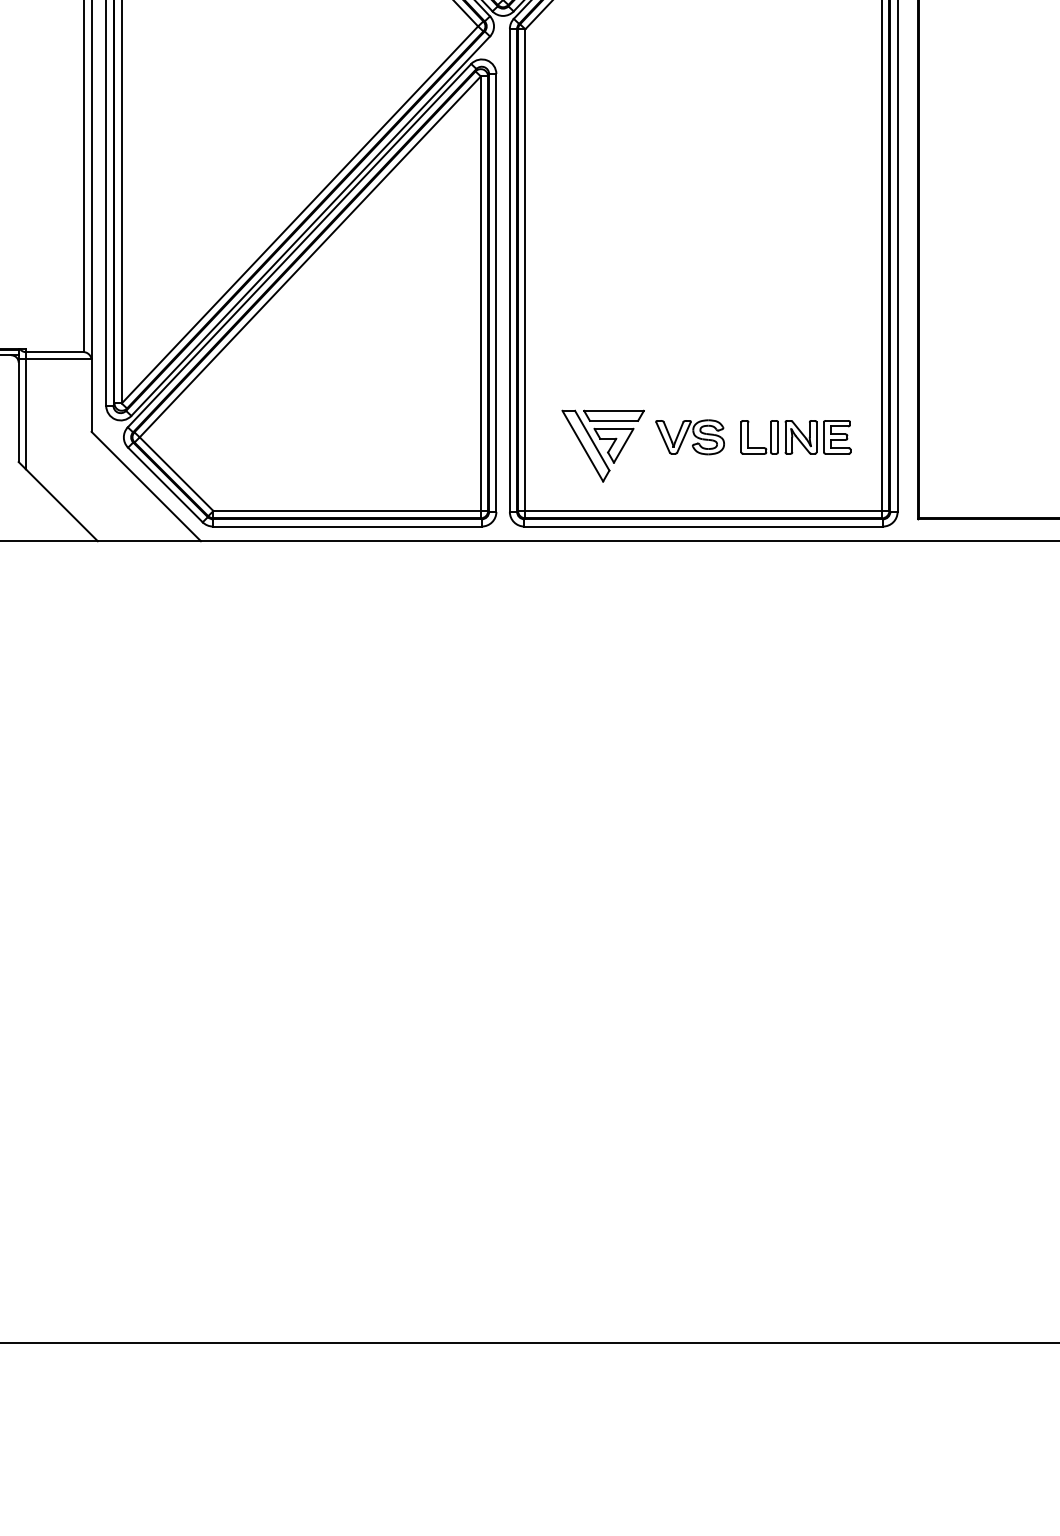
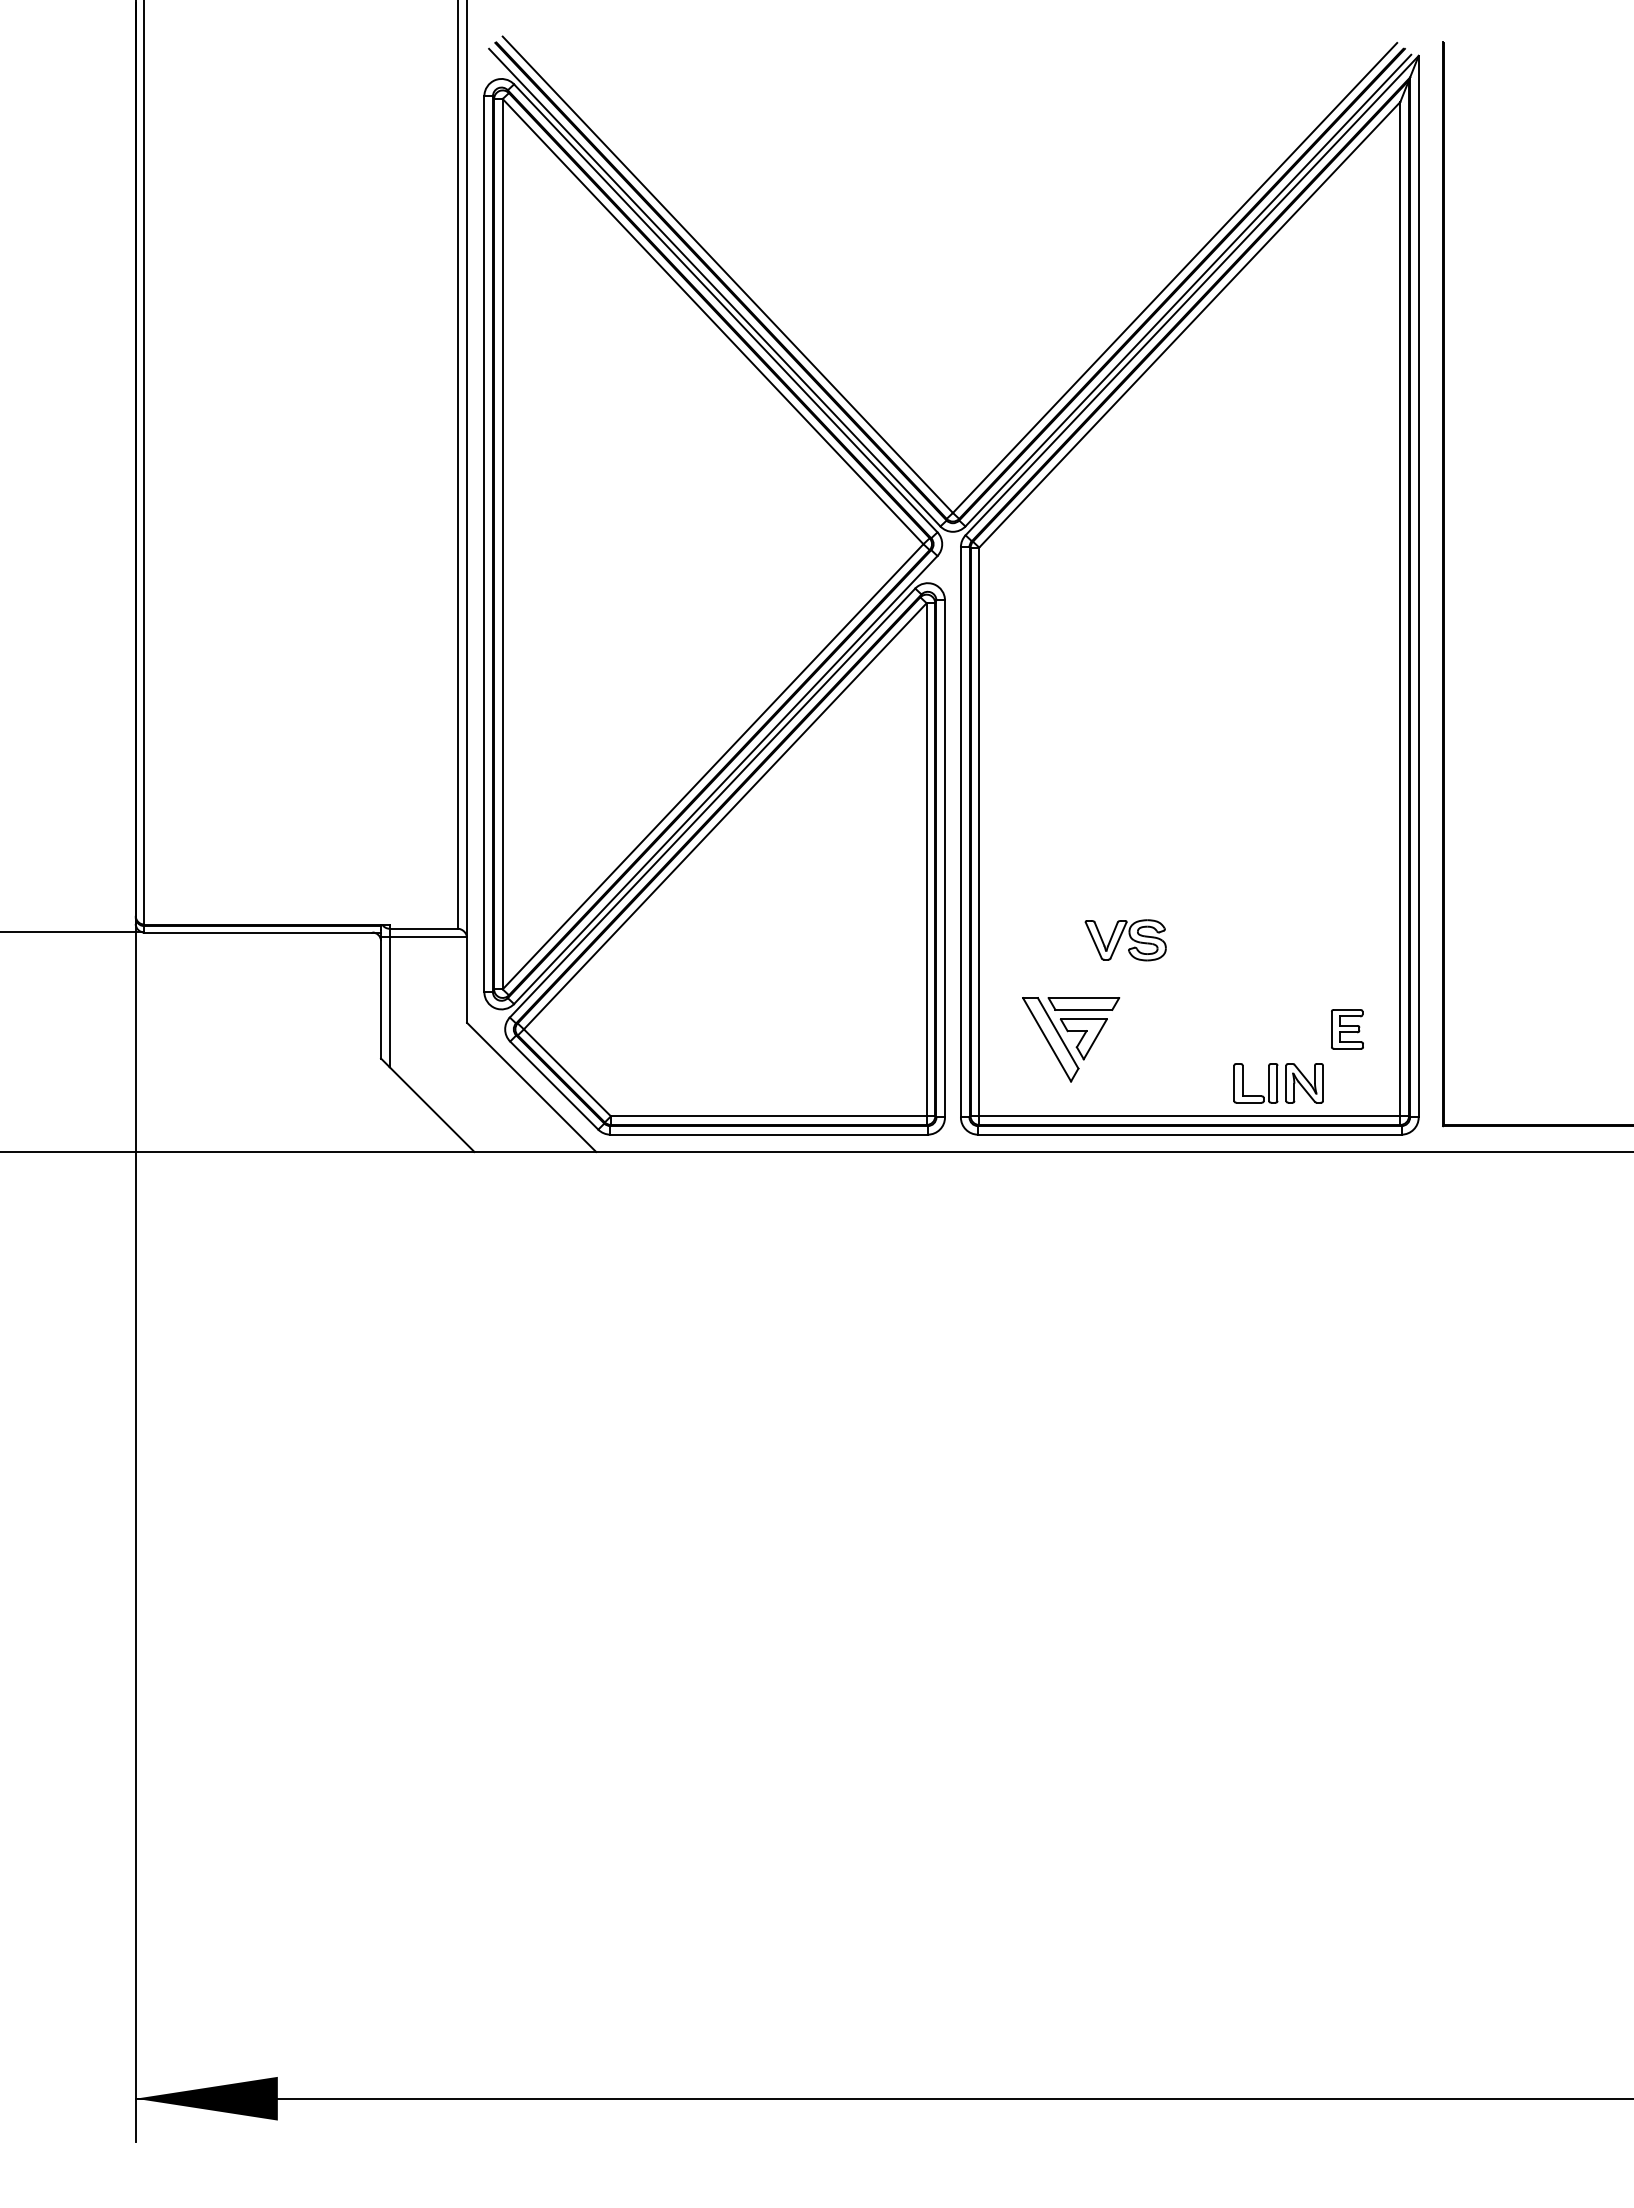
part: (689, 437) -> (1125, 940), moved
part: (778, 437) -> (1278, 1083), moved

